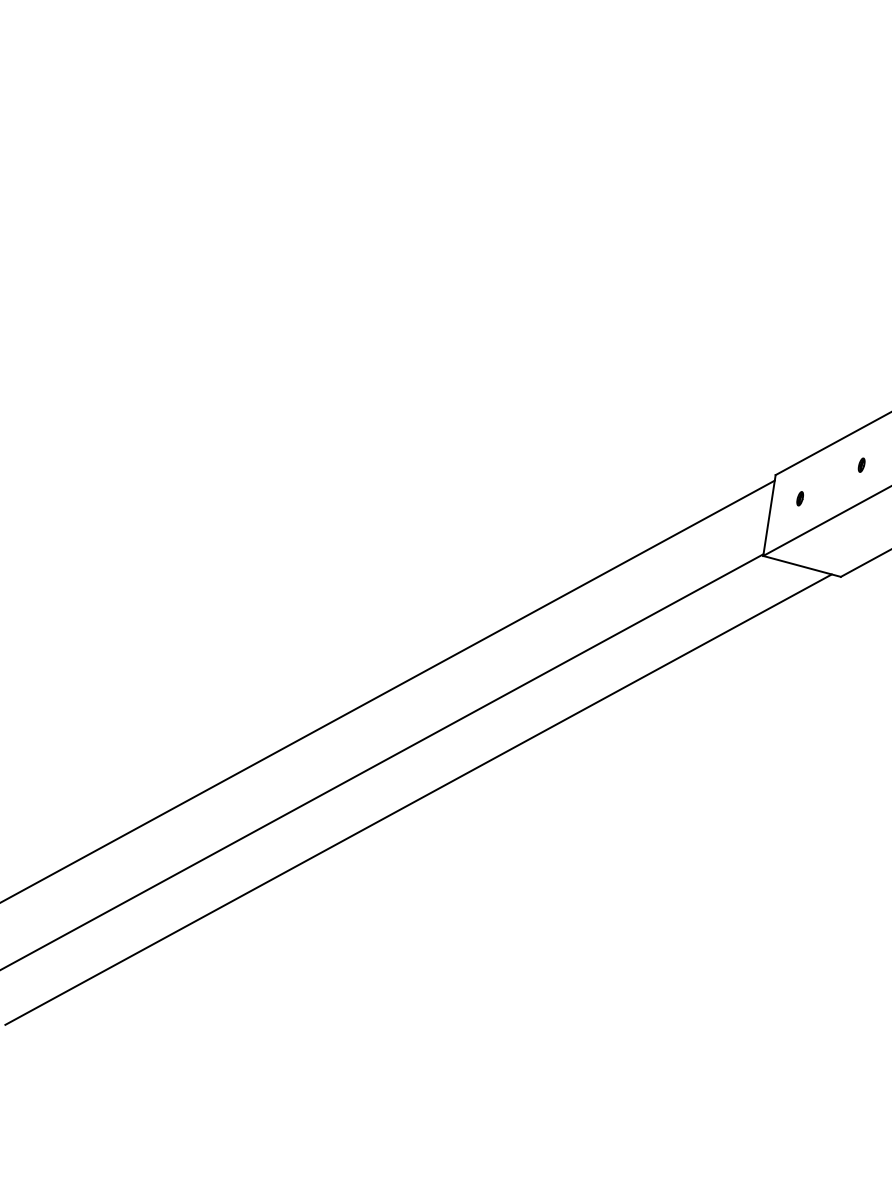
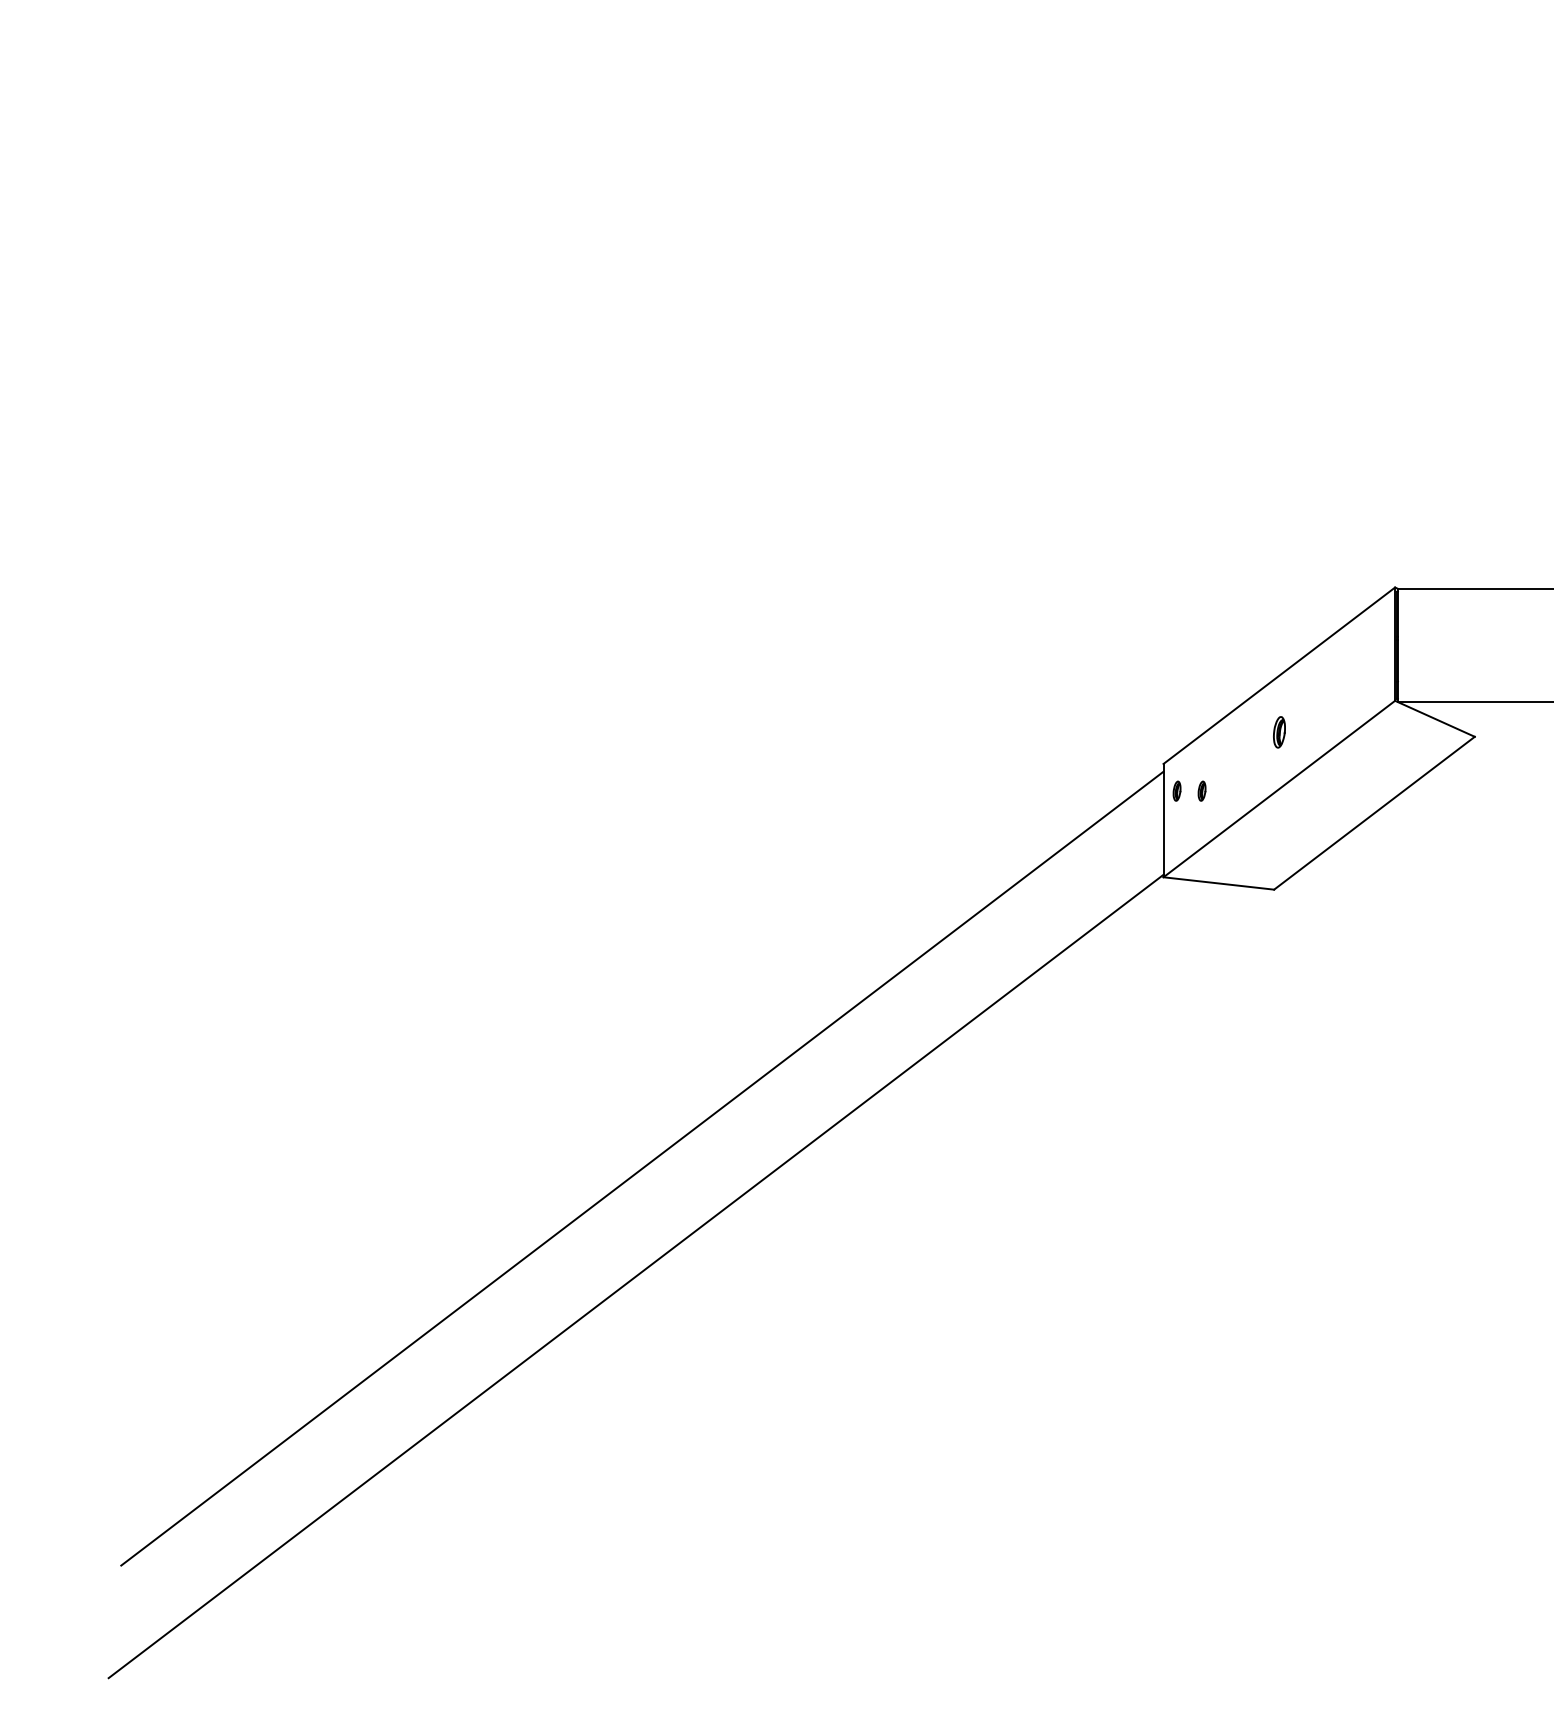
part: (861, 465) -> (1278, 732), size x1.6
part: (782, 495) -> (1176, 790), added
line: (418, 799) -> (742, 1283), removed

